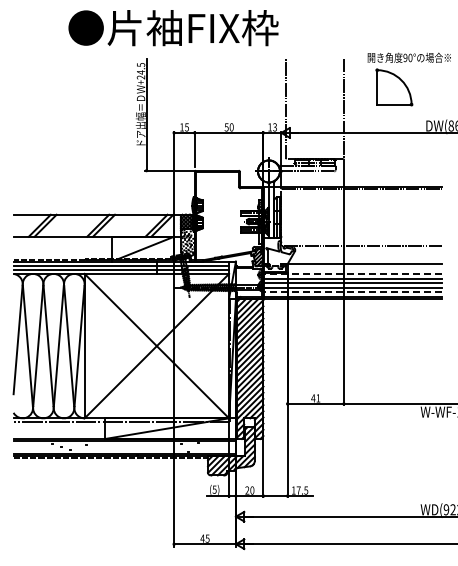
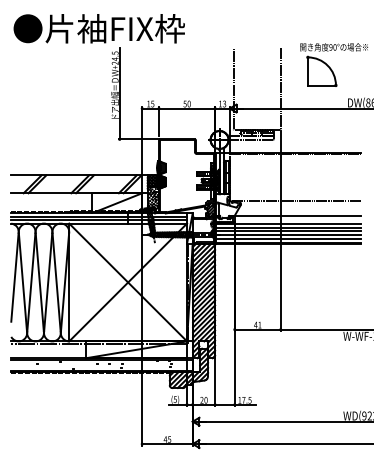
text: (173, 28) -> (99, 29), moved
line: (352, 274) -> (287, 224), dashed -> solid
line: (352, 292) -> (287, 238), dashed -> solid

